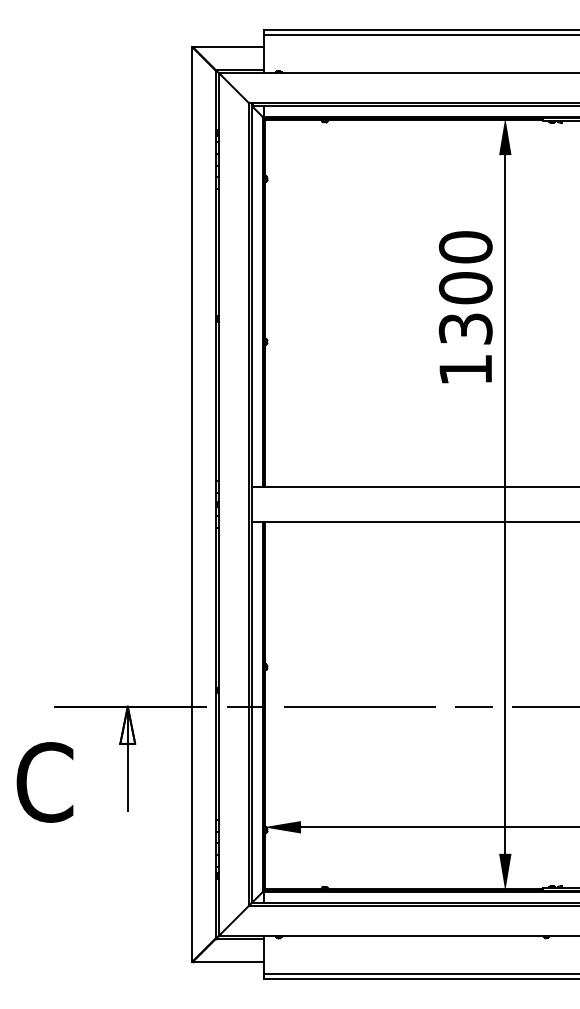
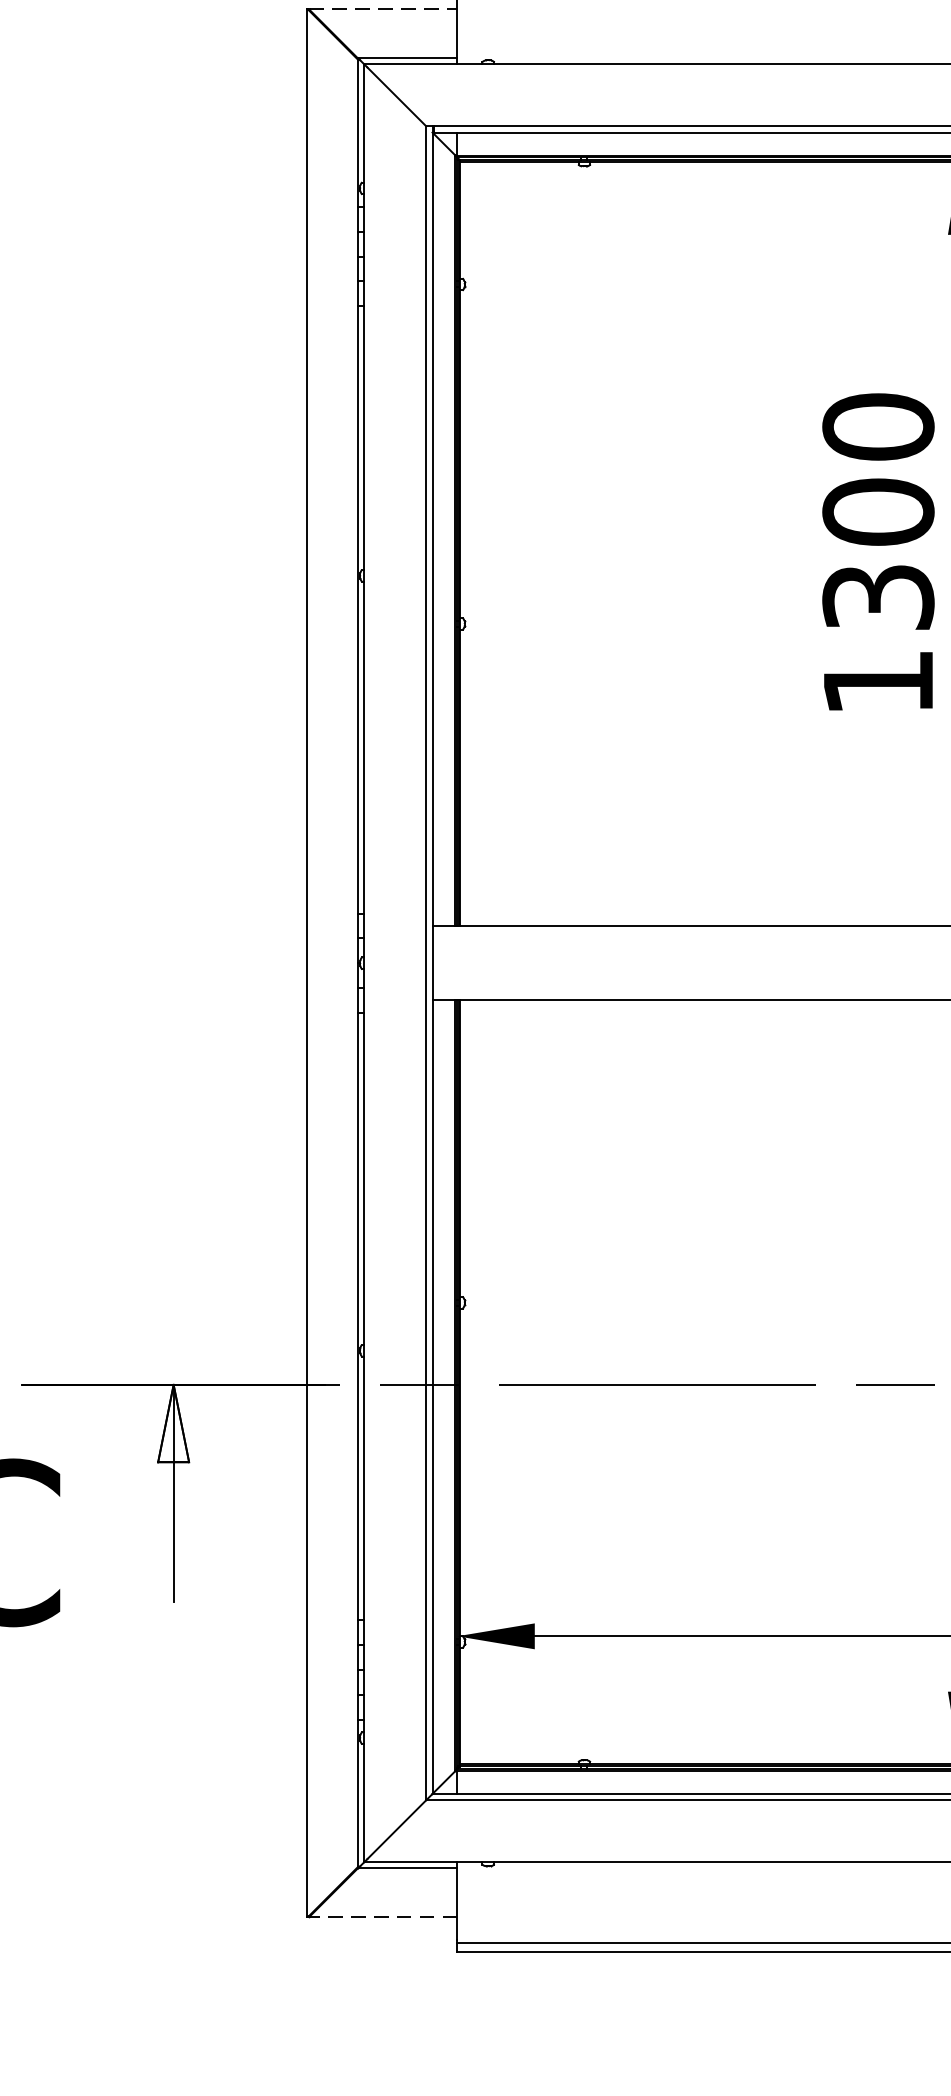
line: (228, 46) -> (383, 8), solid -> dashed
line: (227, 962) -> (381, 1918), solid -> dashed

